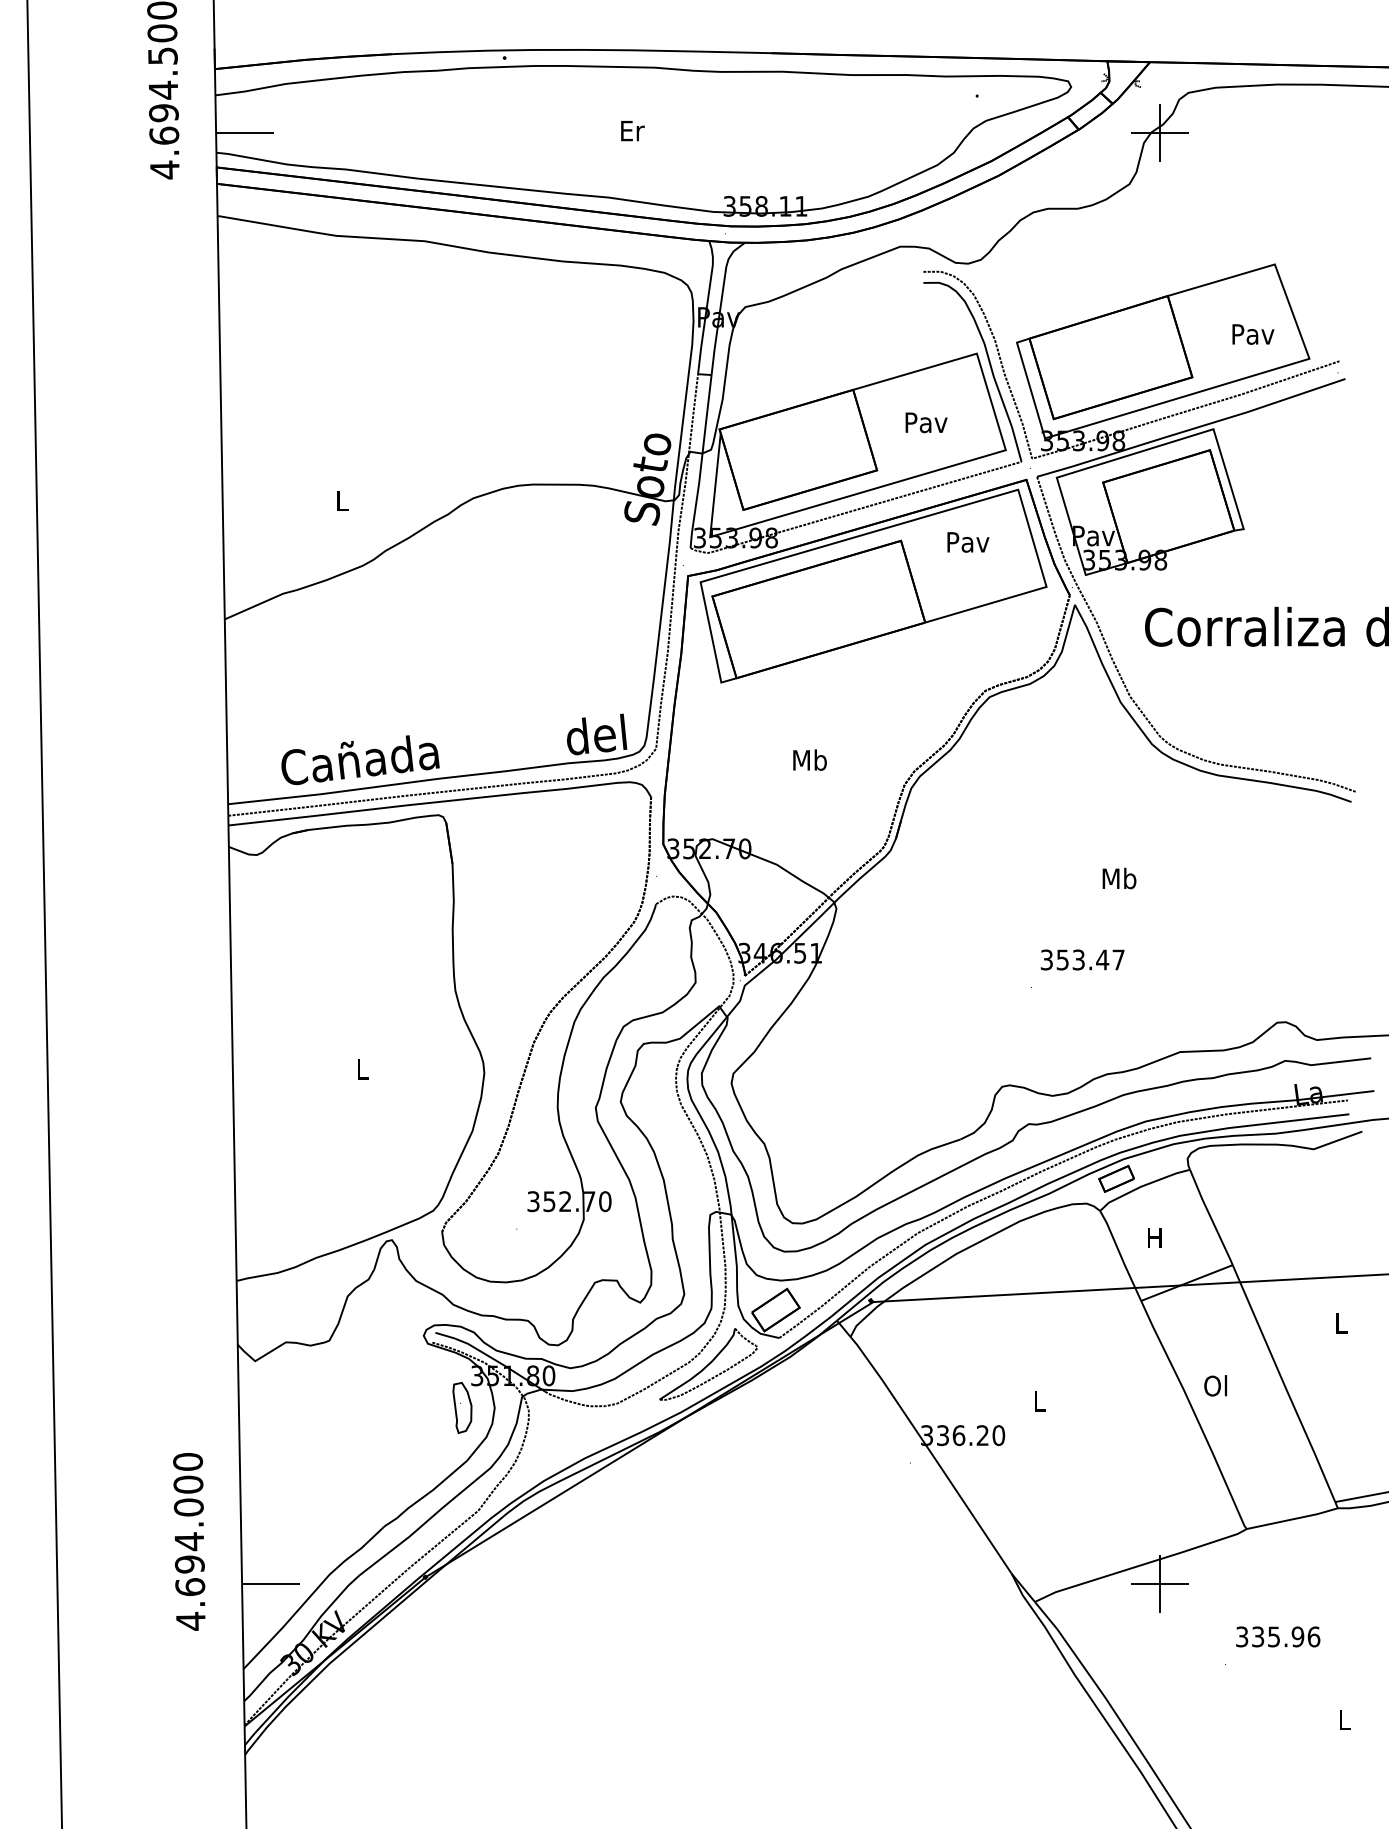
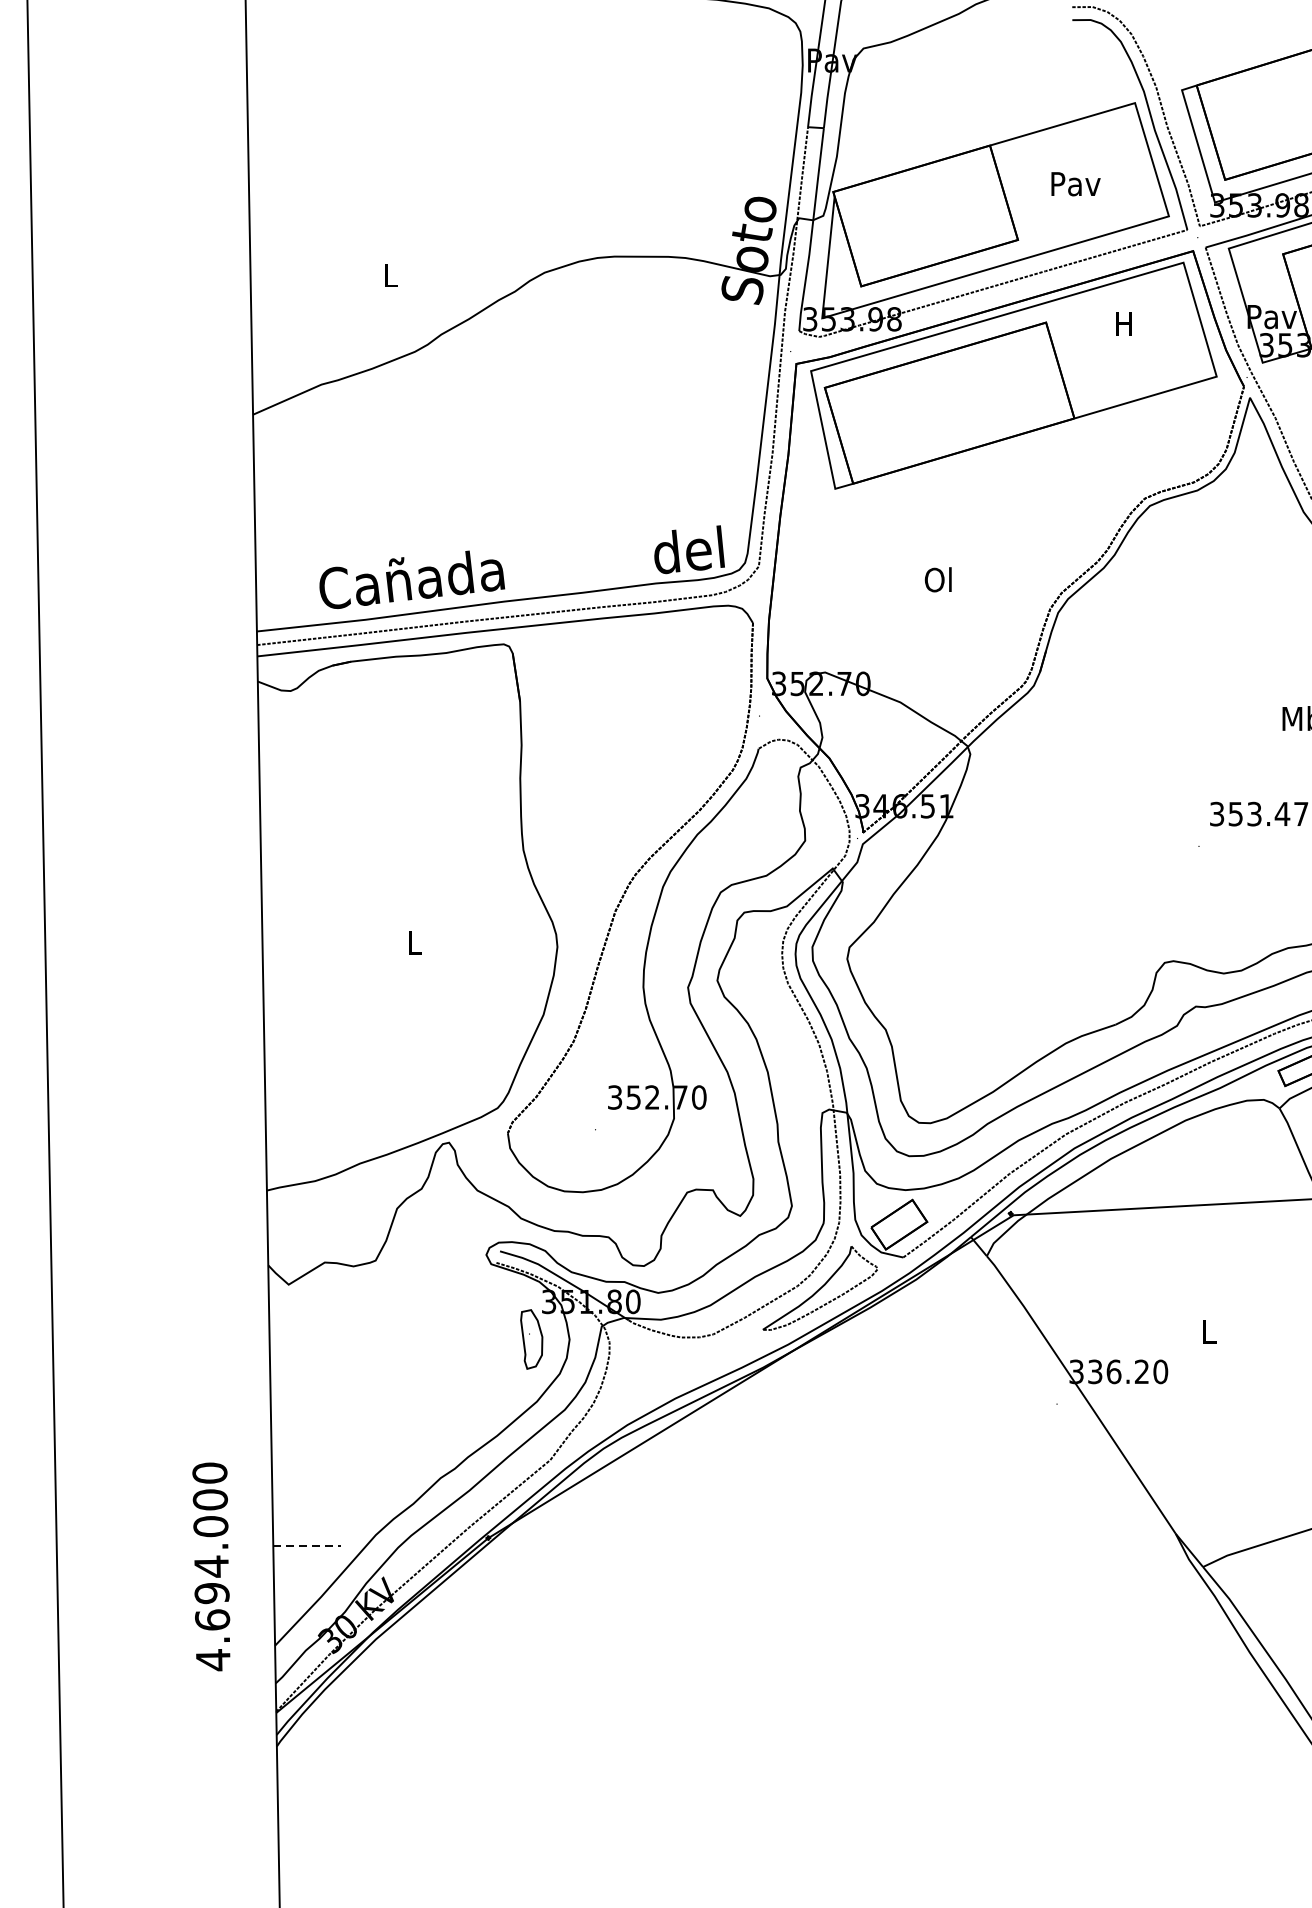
text: (968, 542) -> (1125, 324), Pav -> H
text: (809, 759) -> (938, 579), Mb -> Ol
text: (189, 1541) -> (211, 1566), moved
line: (271, 1583) -> (307, 1545), solid -> dashed

